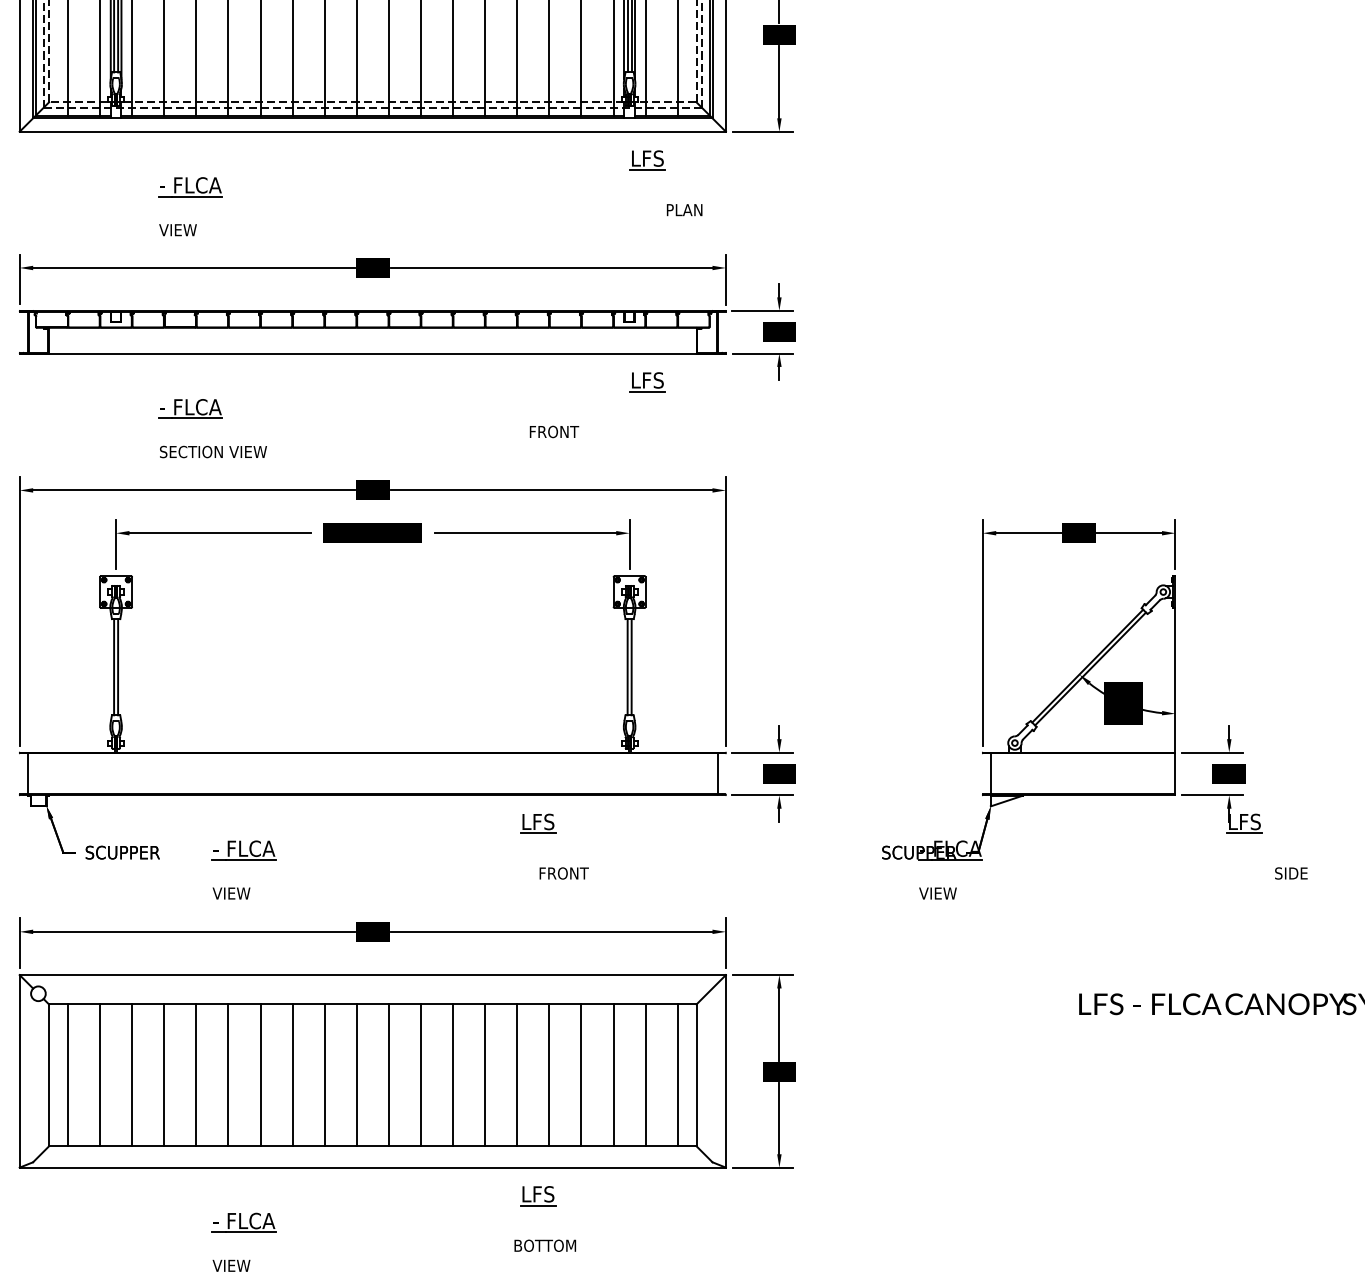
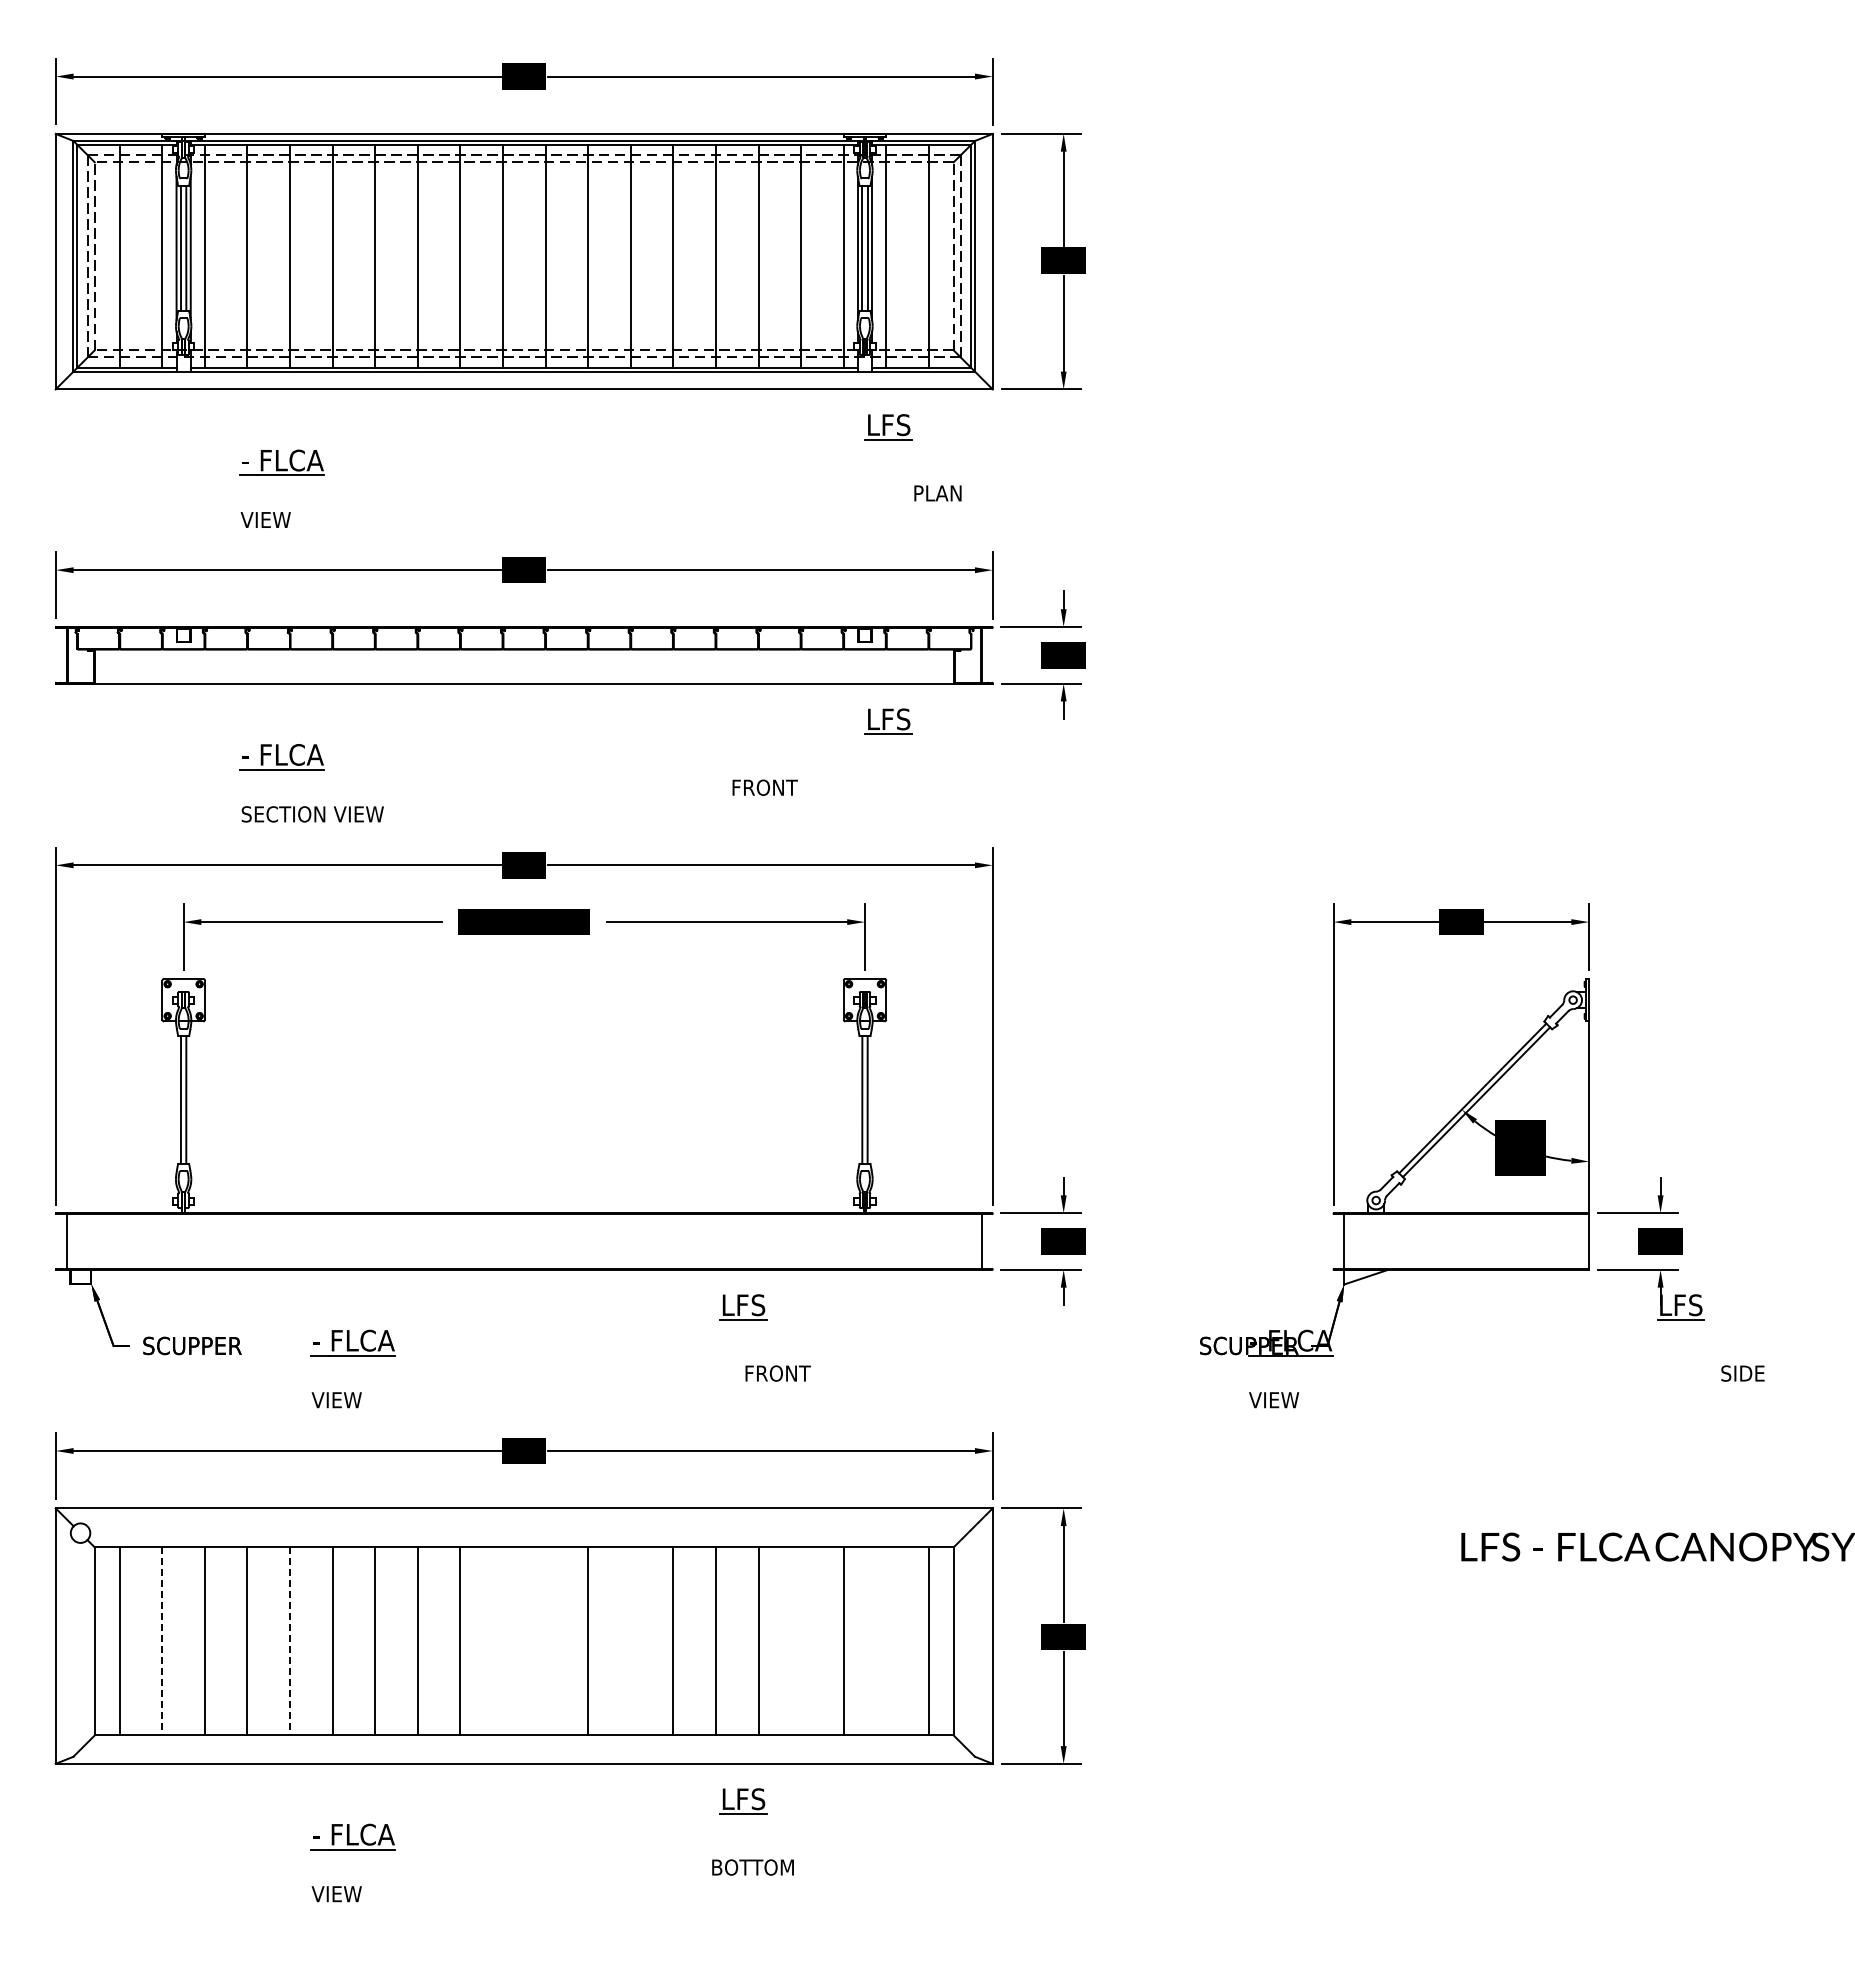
line: (100, 1075) -> (162, 1641), solid -> dashed
line: (196, 1075) -> (290, 1641), solid -> dashed
line: (356, 1075) -> (502, 1641), removed
line: (388, 1075) -> (545, 1641), removed
line: (452, 1075) -> (630, 1641), removed
line: (581, 1075) -> (801, 1641), removed
line: (645, 1075) -> (886, 1641), removed

